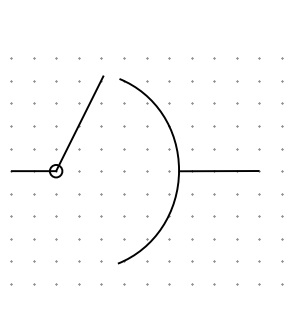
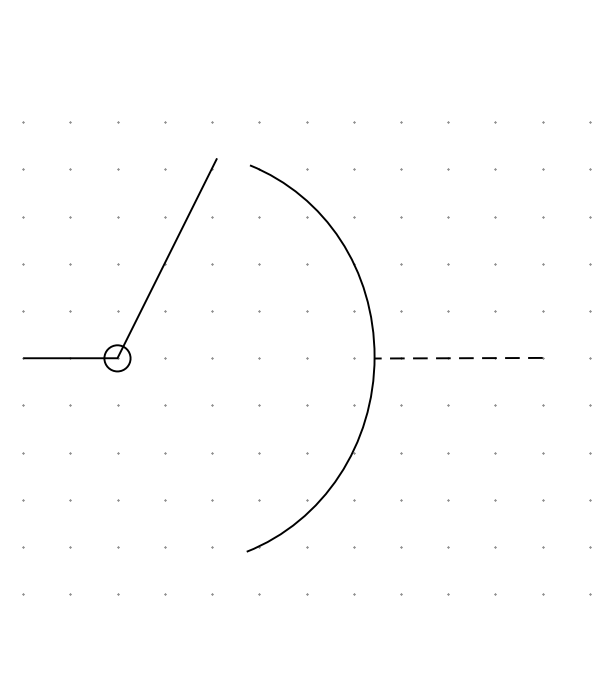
line: (218, 171) -> (457, 358), solid -> dashed

